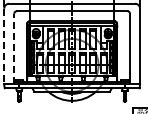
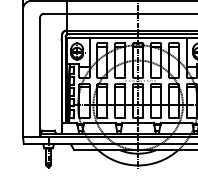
line: (4, 46) -> (23, 73), dashed -> solid
line: (14, 48) -> (40, 76), dashed -> solid

